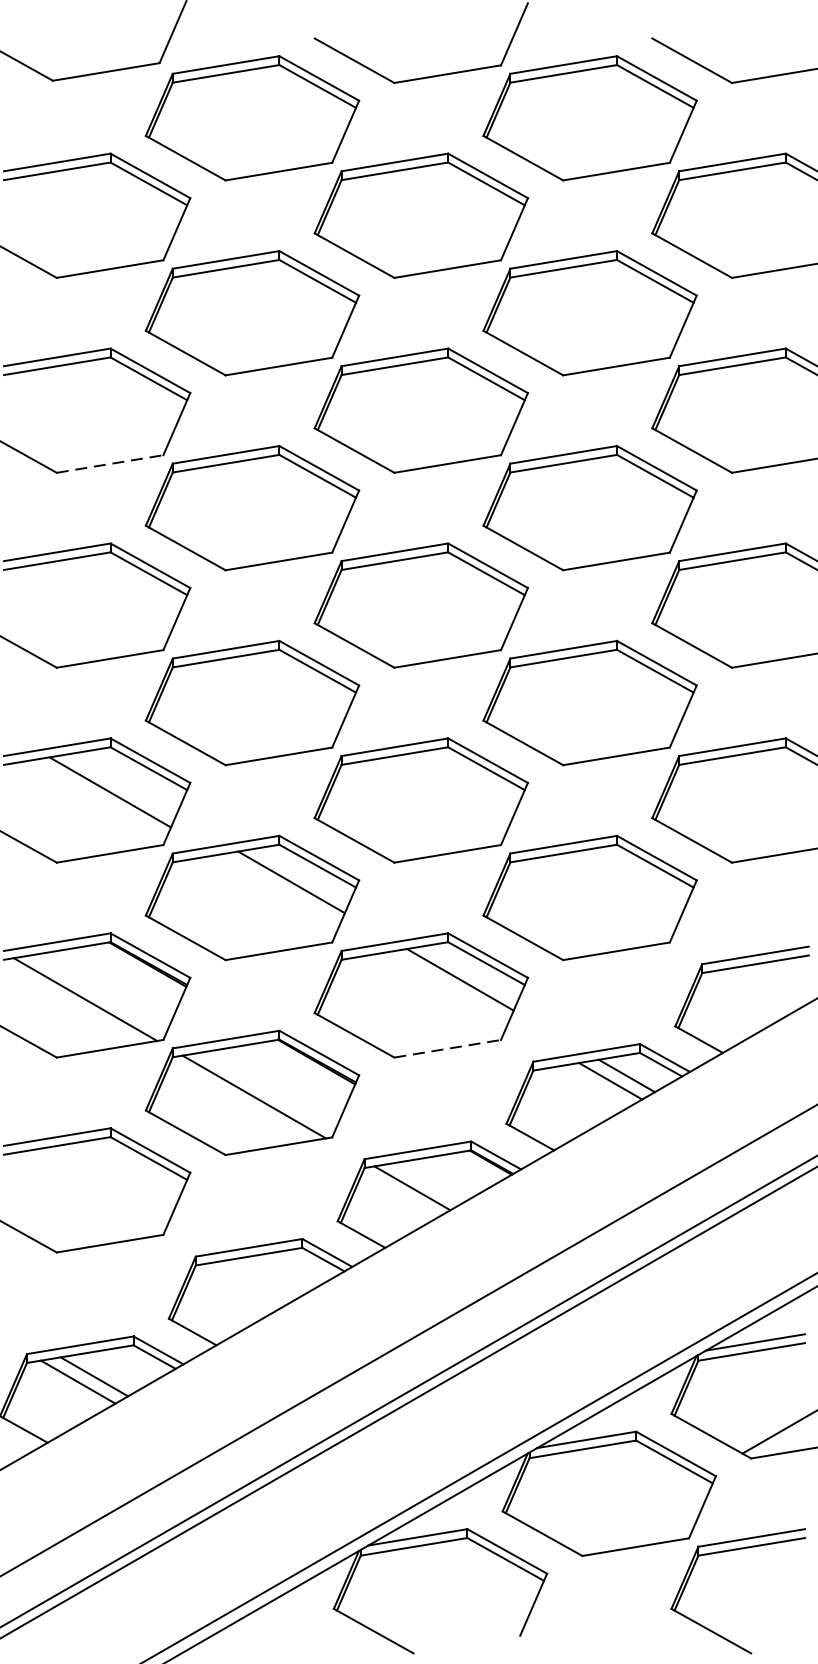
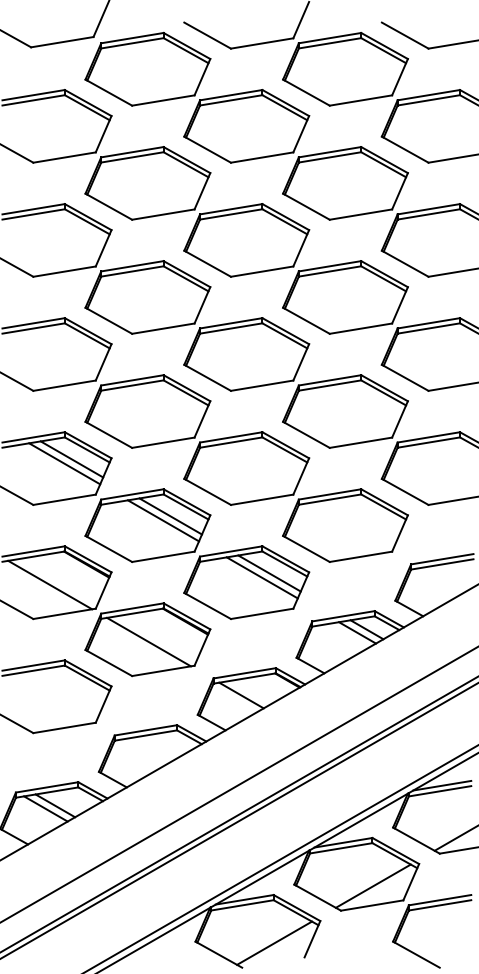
line: (109, 463) -> (64, 271), dashed -> solid
line: (121, 785) -> (71, 459), added
line: (279, 889) -> (163, 520), added
line: (446, 986) -> (261, 577), added
line: (448, 1048) -> (262, 613), dashed -> solid
line: (636, 1512) -> (372, 885), added
line: (468, 1610) -> (274, 942), added

